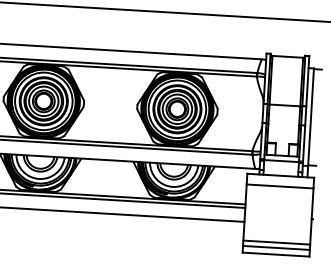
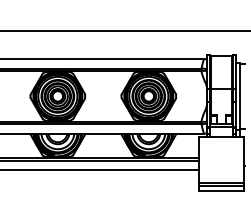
line: (280, 186) -> (221, 144), removed

